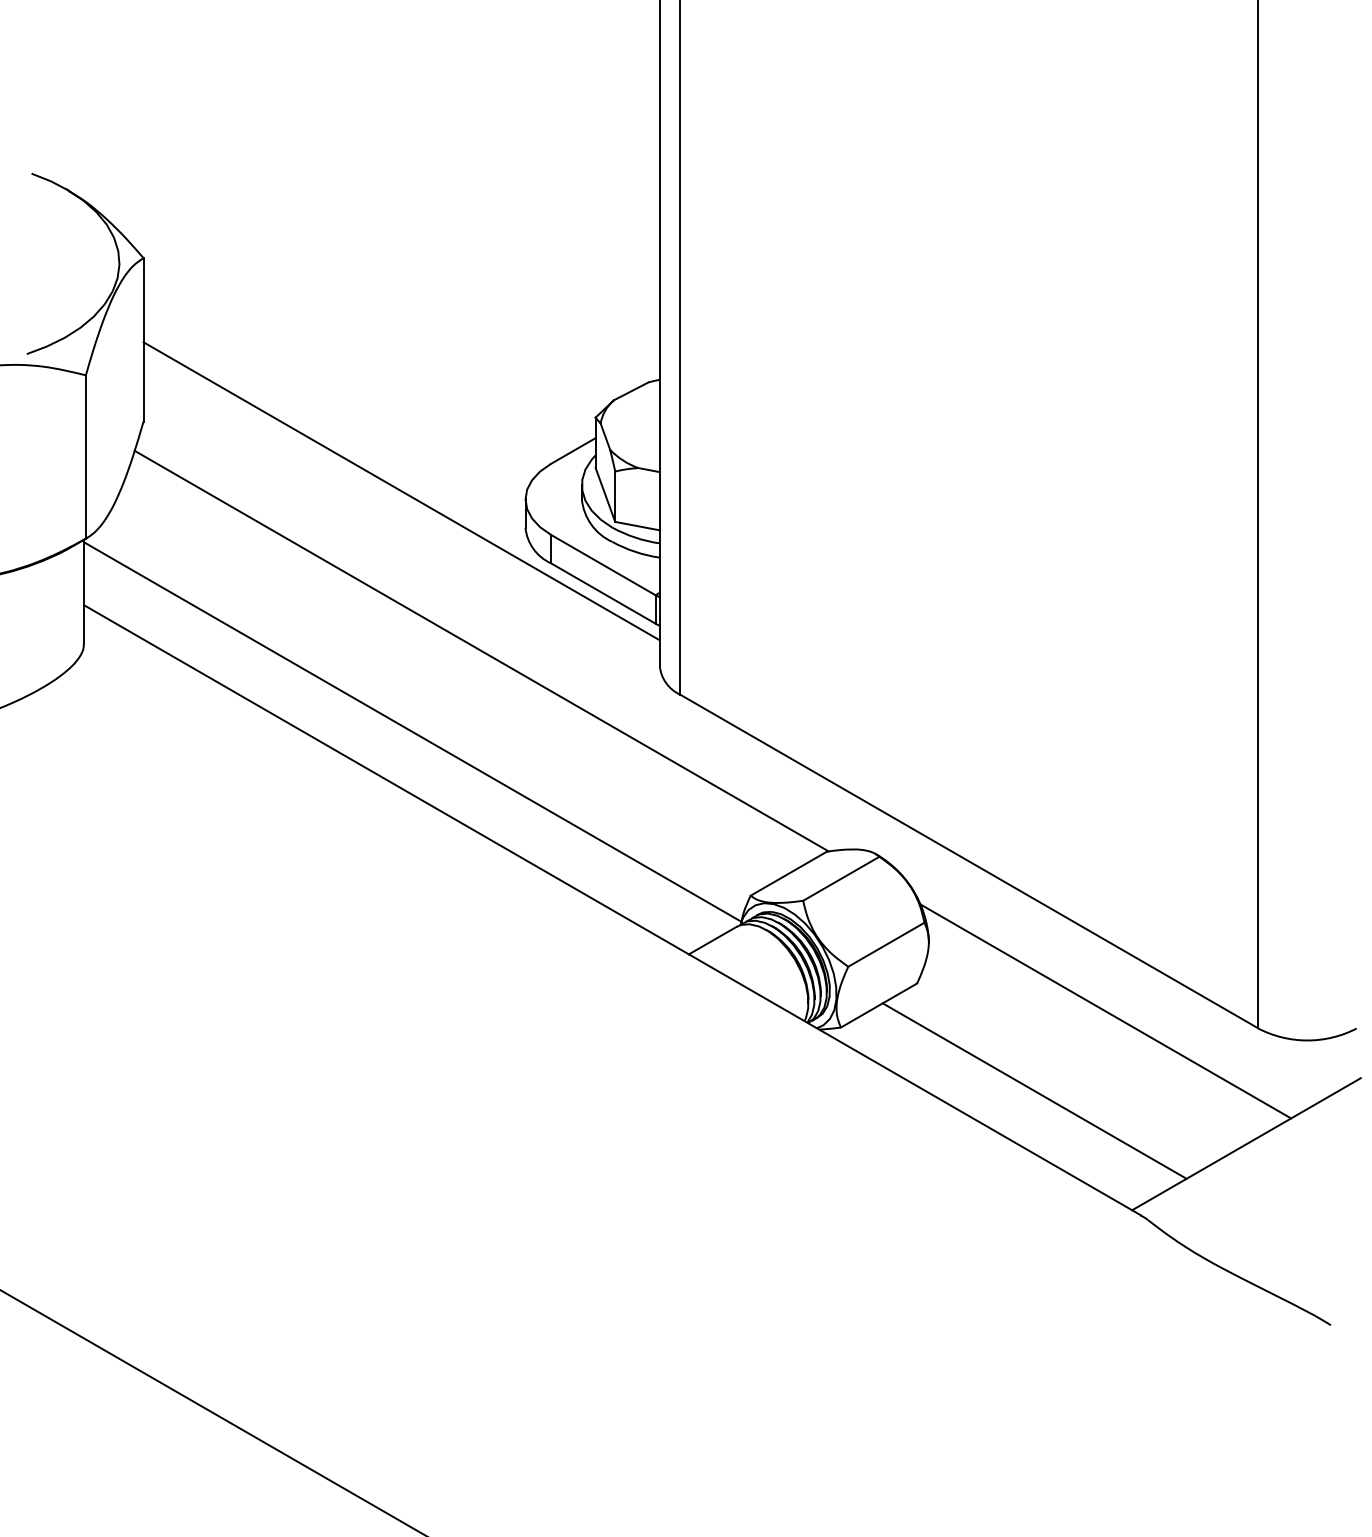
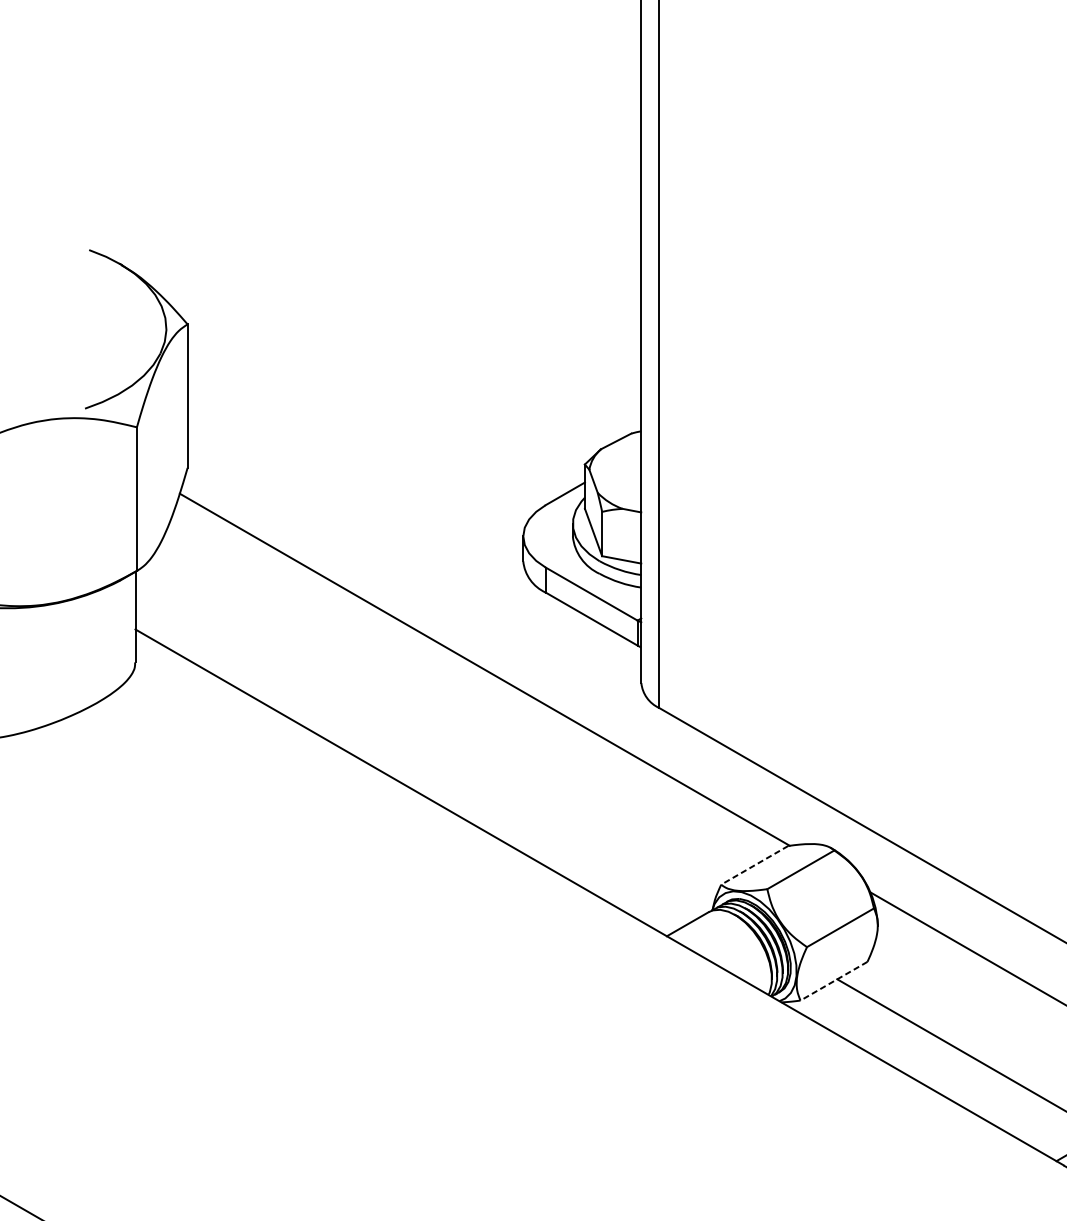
line: (401, 491) -> (414, 529), removed
line: (412, 731) -> (423, 740), removed
line: (788, 873) -> (754, 865), solid -> dashed
line: (879, 1005) -> (834, 981), solid -> dashed

